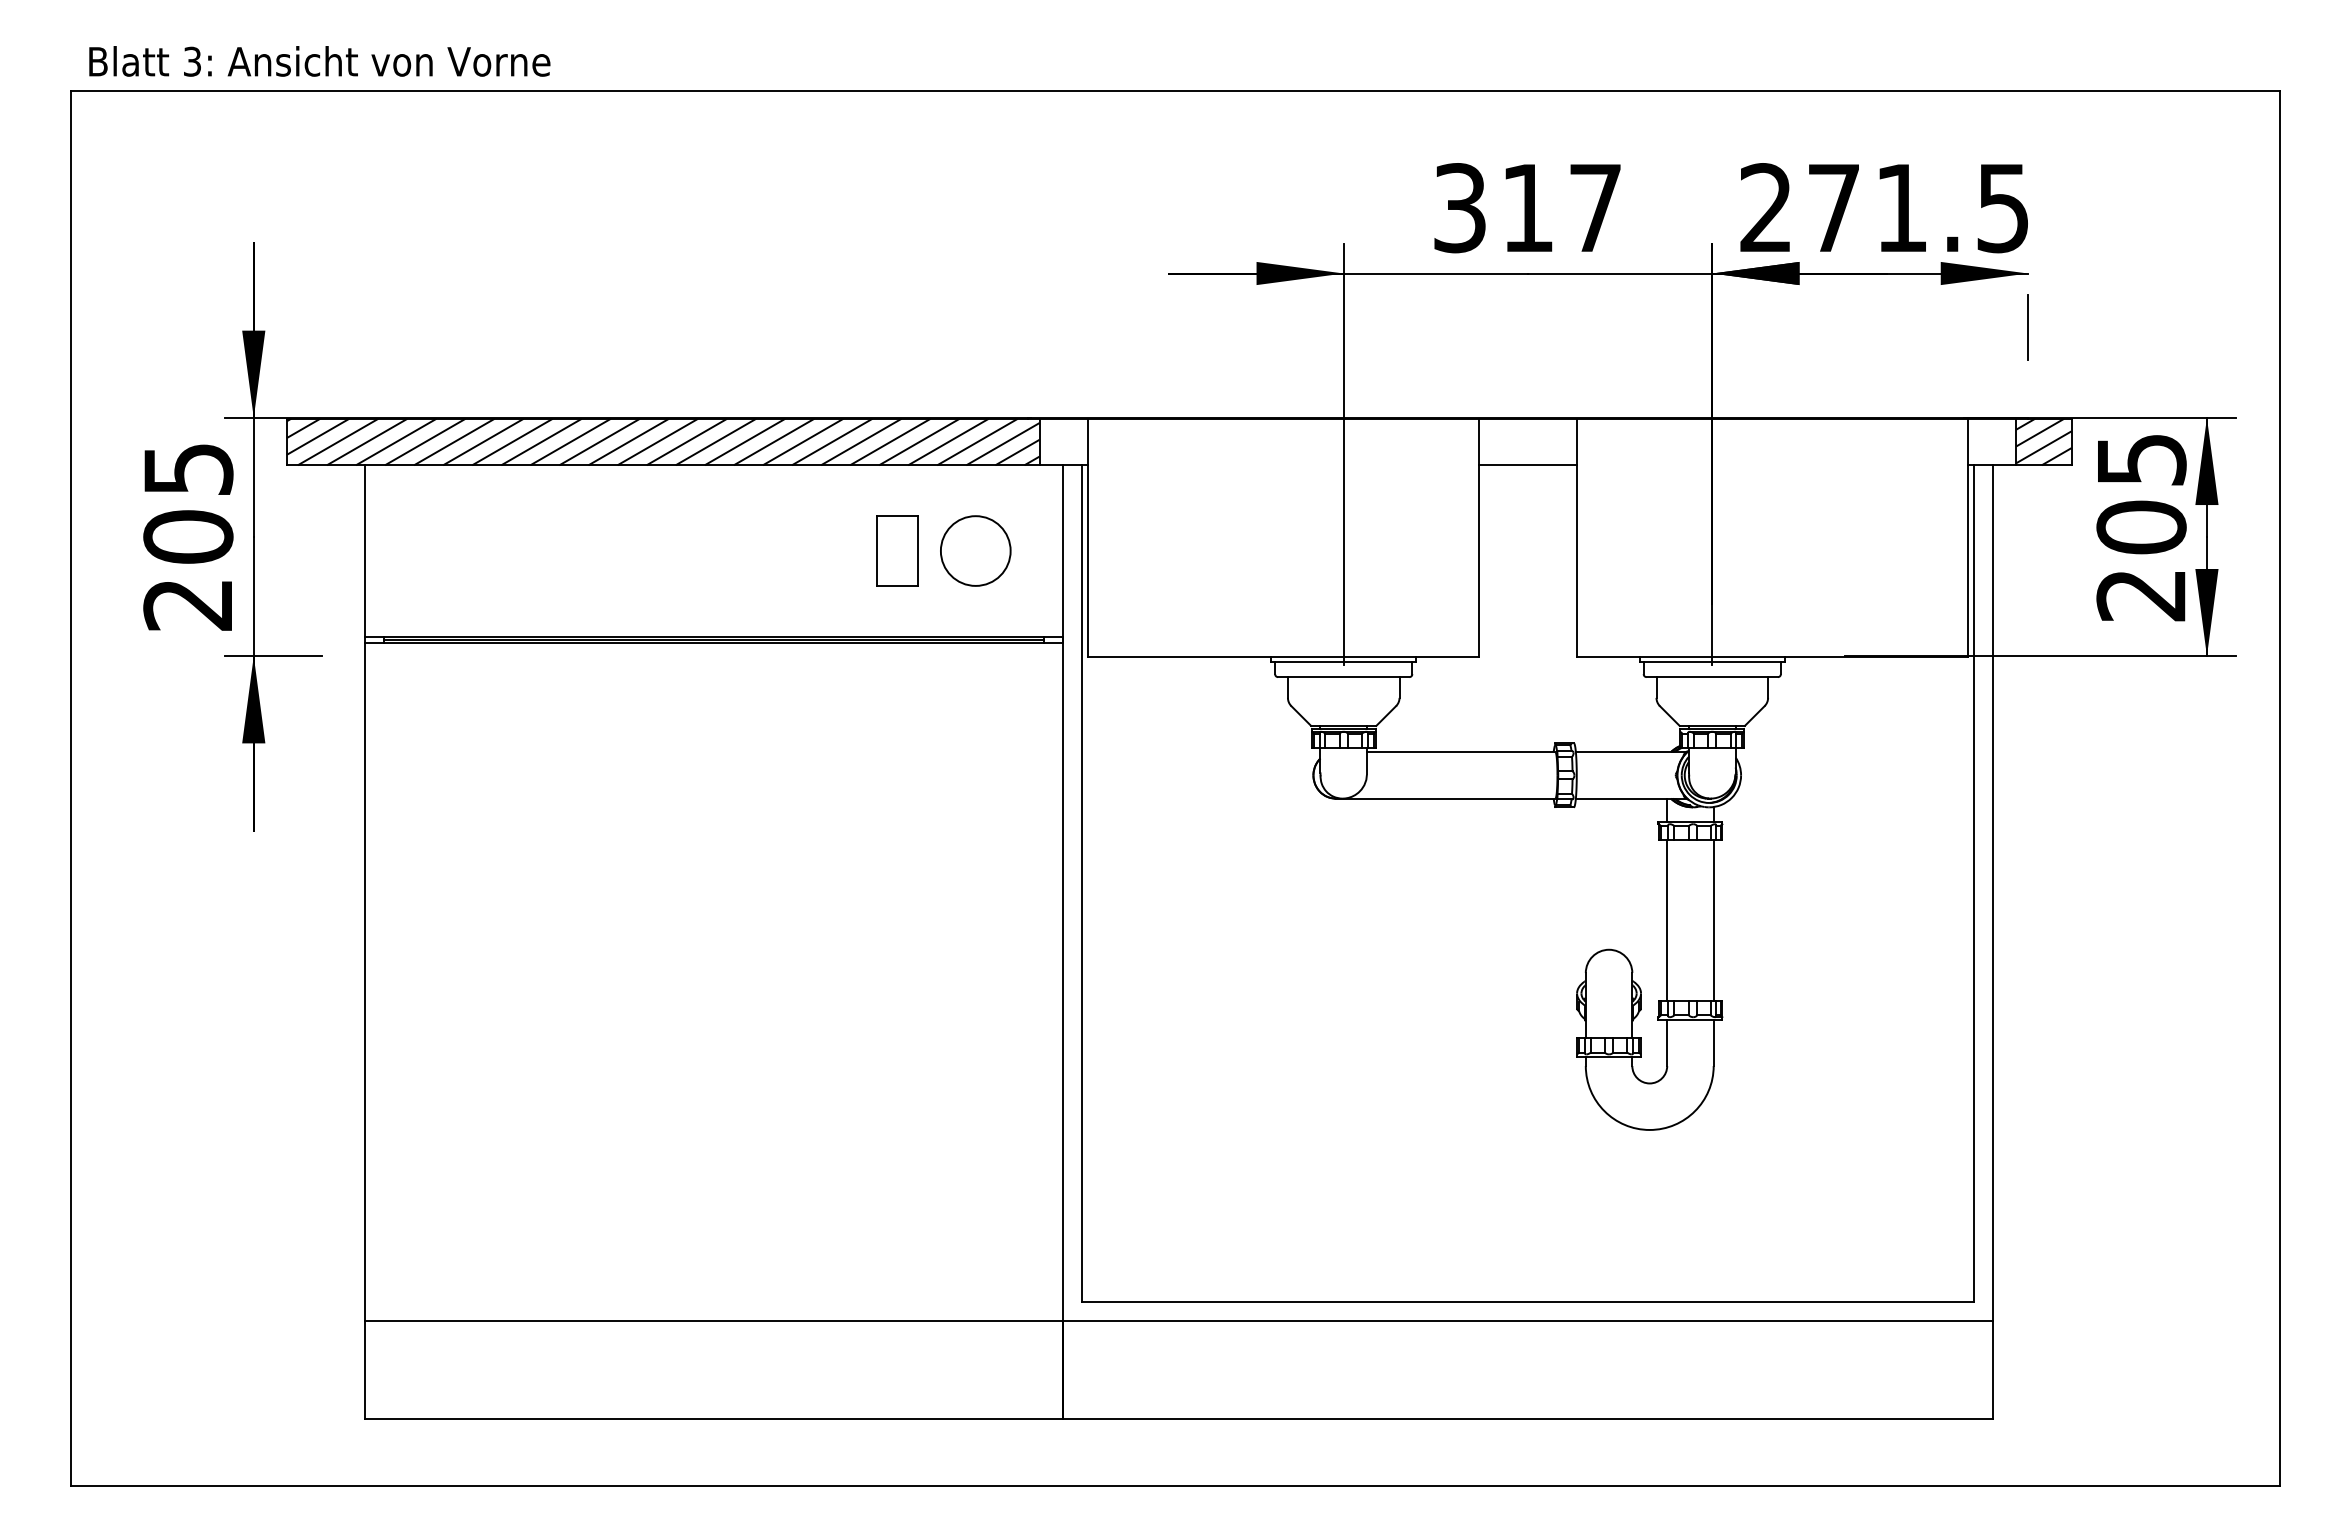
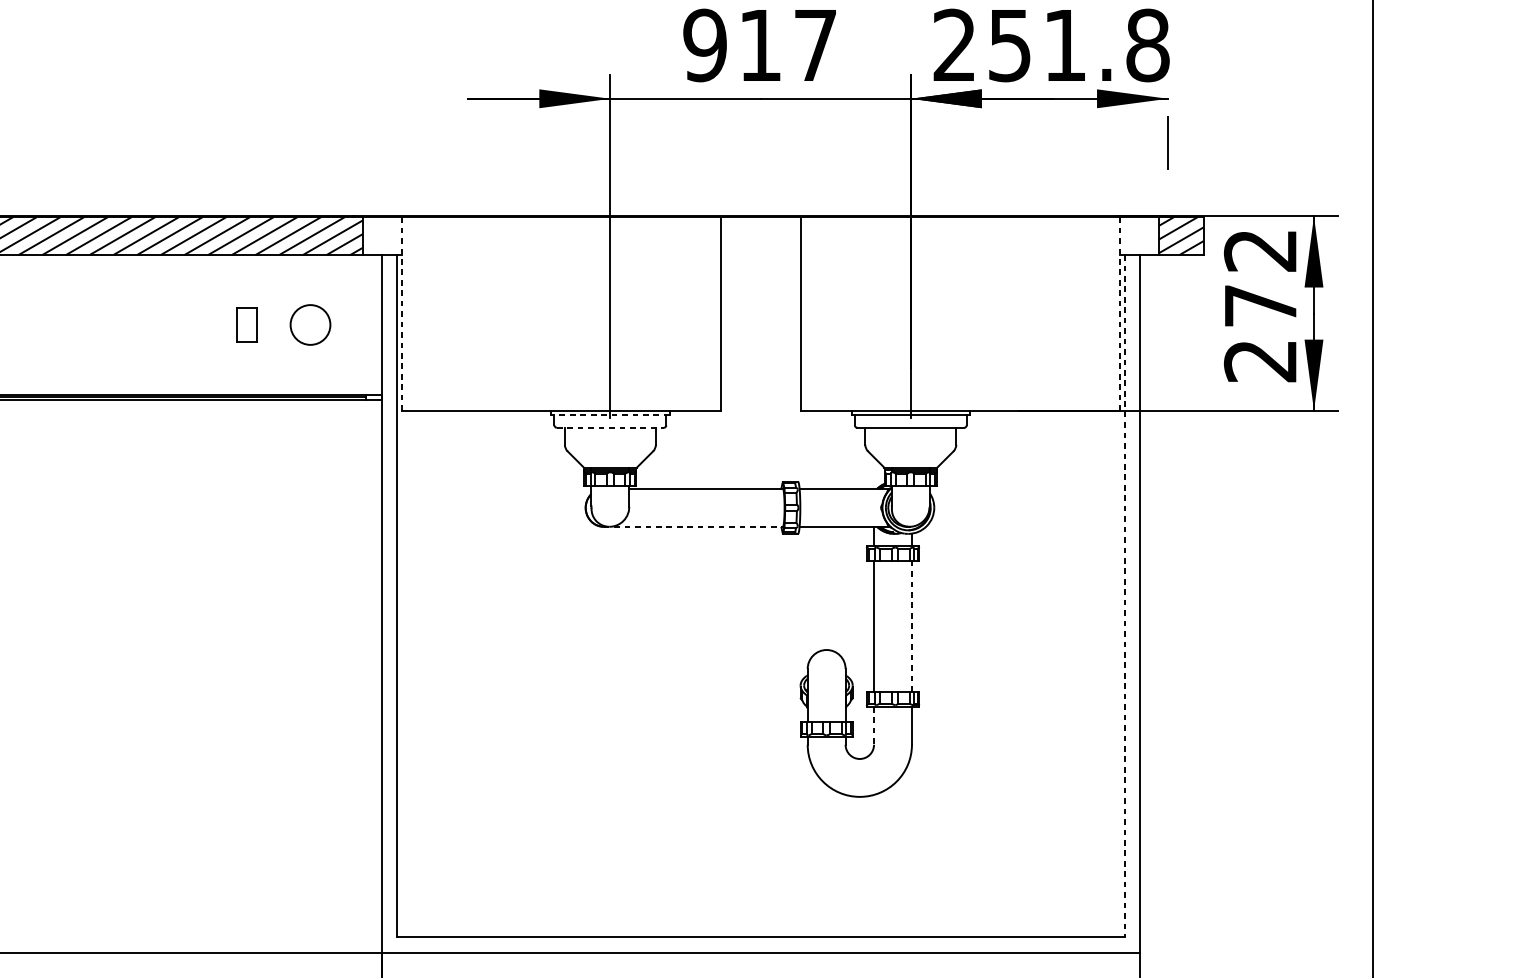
text: (1459, 208) -> (704, 45), 317 -> 917
text: (1918, 208) -> (1078, 45), 271.5 -> 251.8
line: (1527, 465) -> (760, 255), removed
text: (2141, 494) -> (1260, 278), 205 -> 272
line: (1087, 538) -> (401, 314), solid -> dashed
line: (1968, 538) -> (1119, 314), solid -> dashed
part: (897, 550) -> (246, 324), size x0.6
circle: (975, 550) -> (310, 324), size x0.7
line: (1343, 662) -> (610, 415), solid -> dashed
line: (1343, 677) -> (610, 428), solid -> dashed
line: (1445, 798) -> (693, 526), solid -> dashed
line: (1974, 883) -> (1124, 595), solid -> dashed
line: (1713, 920) -> (911, 626), solid -> dashed
line: (1667, 1043) -> (874, 726), solid -> dashed

